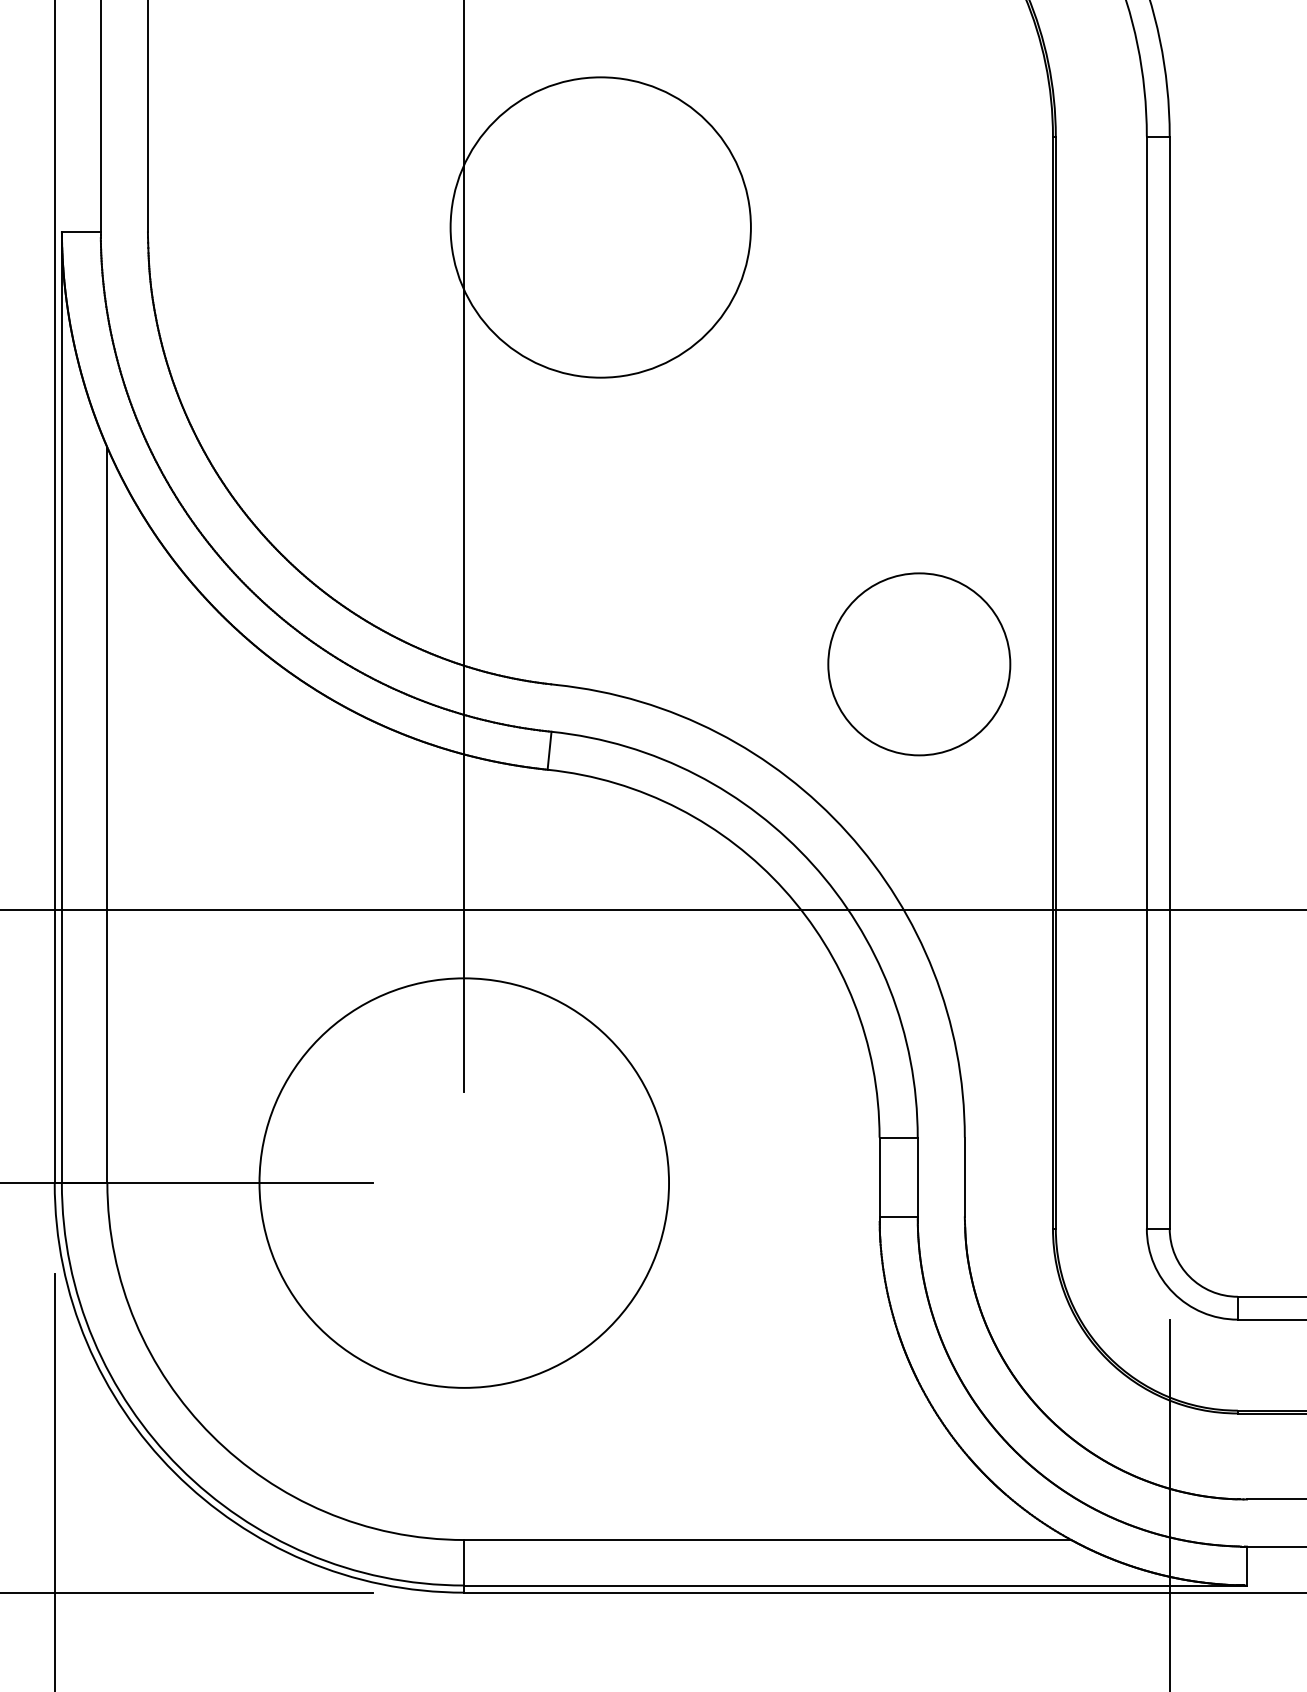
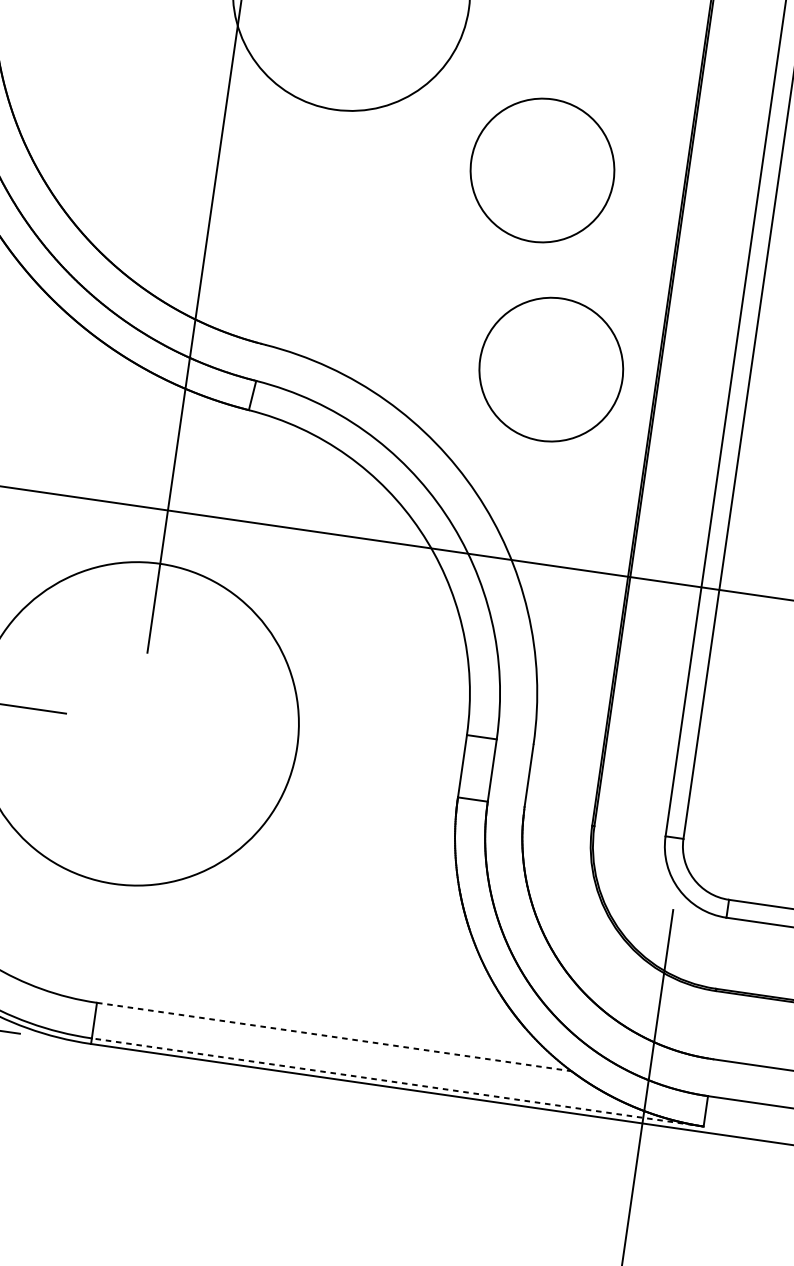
circle: (872, 416) -> (542, 170), added
line: (767, 1540) -> (333, 1037), solid -> dashed
line: (855, 1585) -> (397, 1082), solid -> dashed

